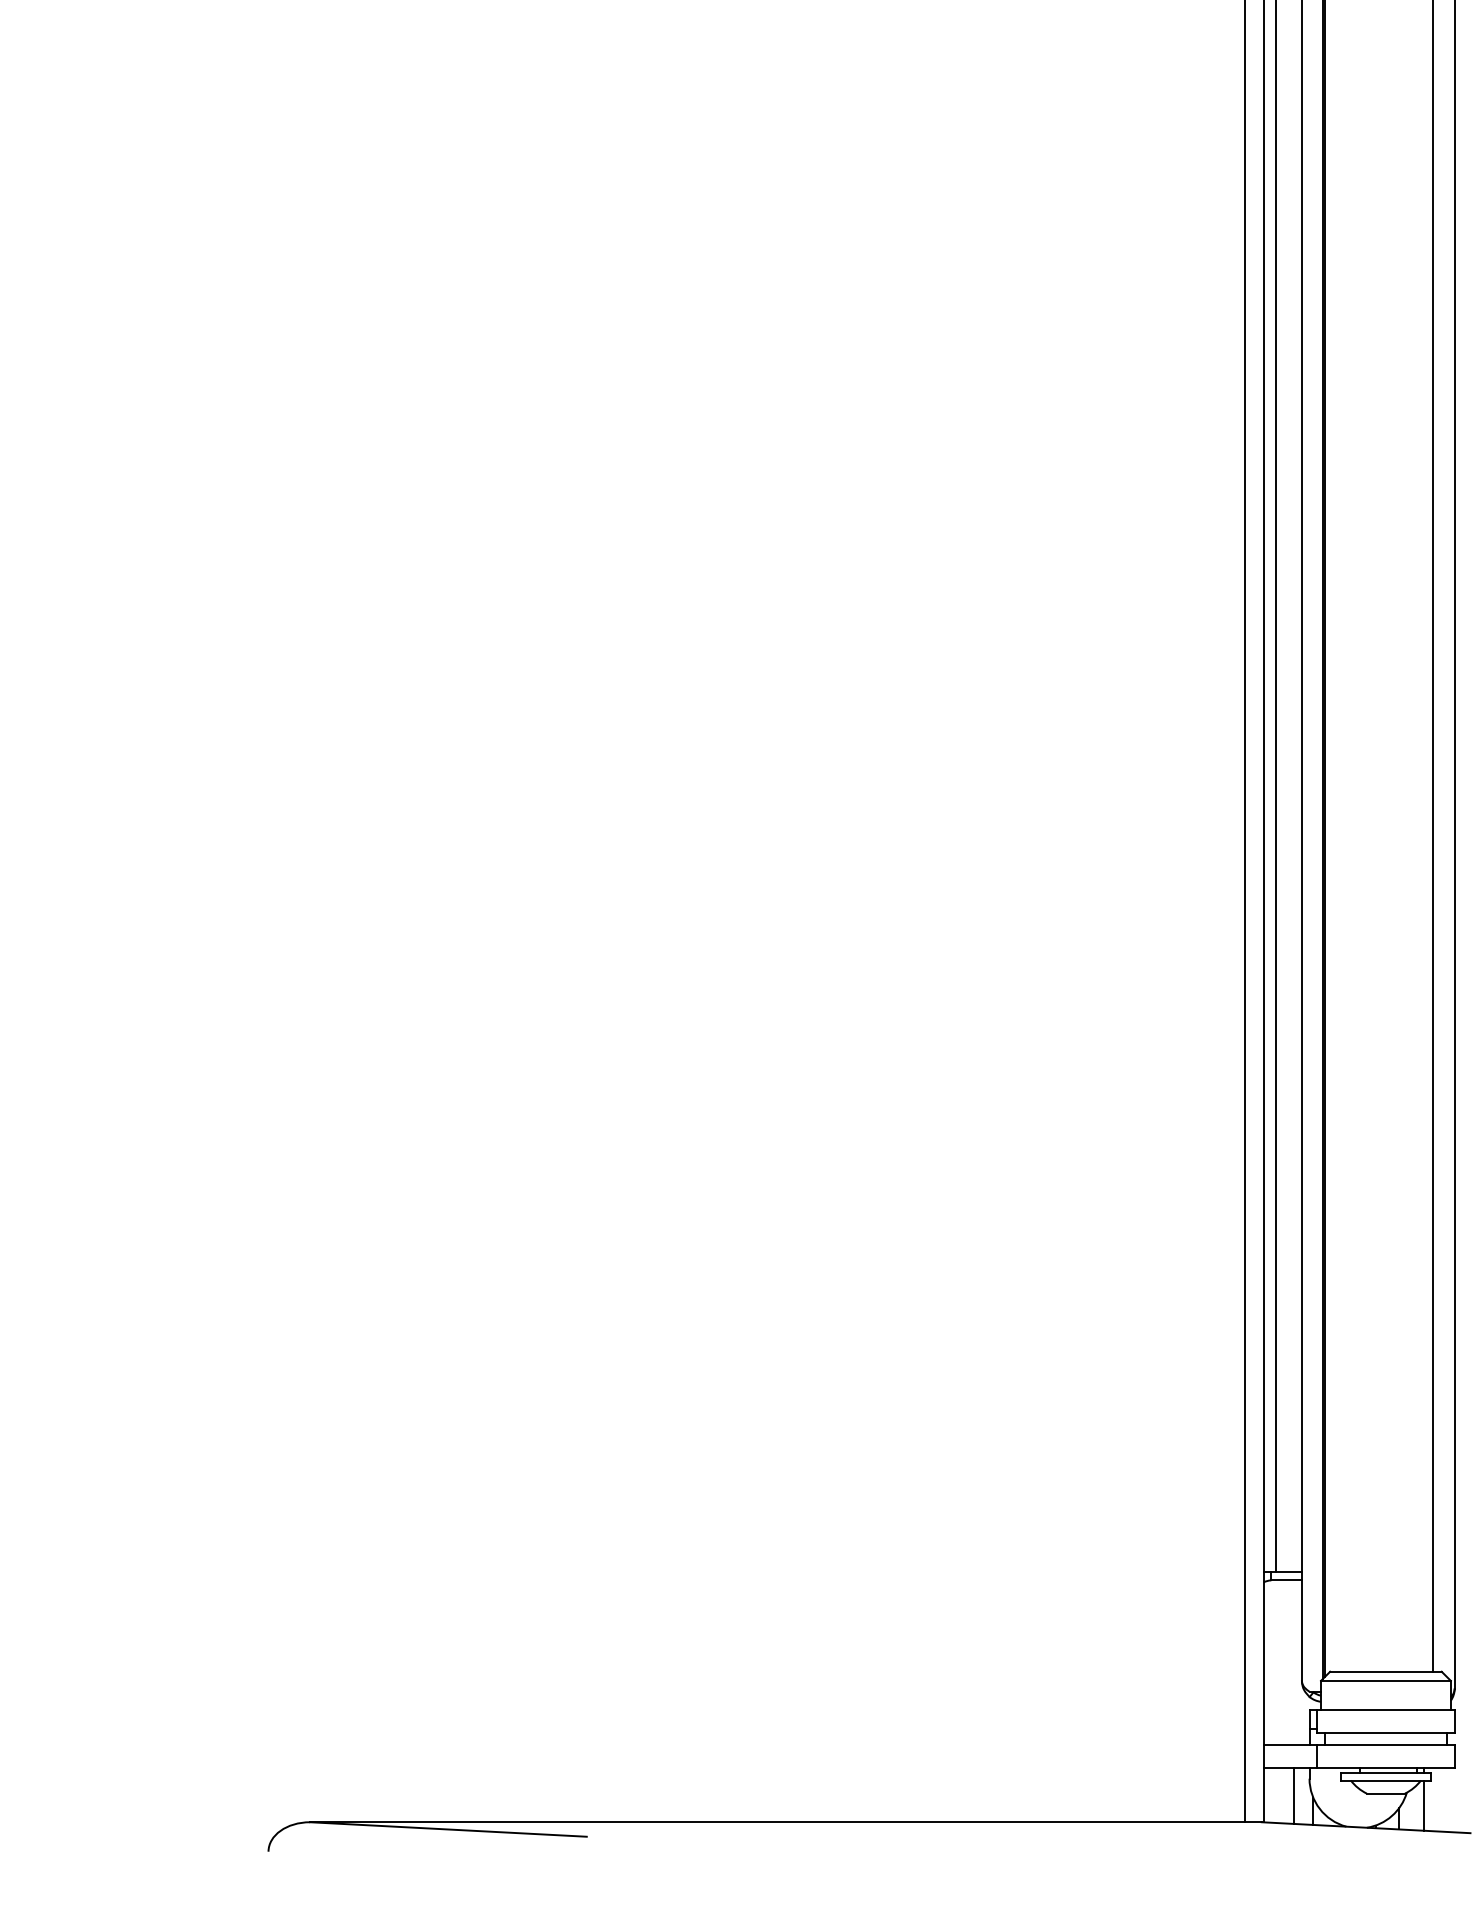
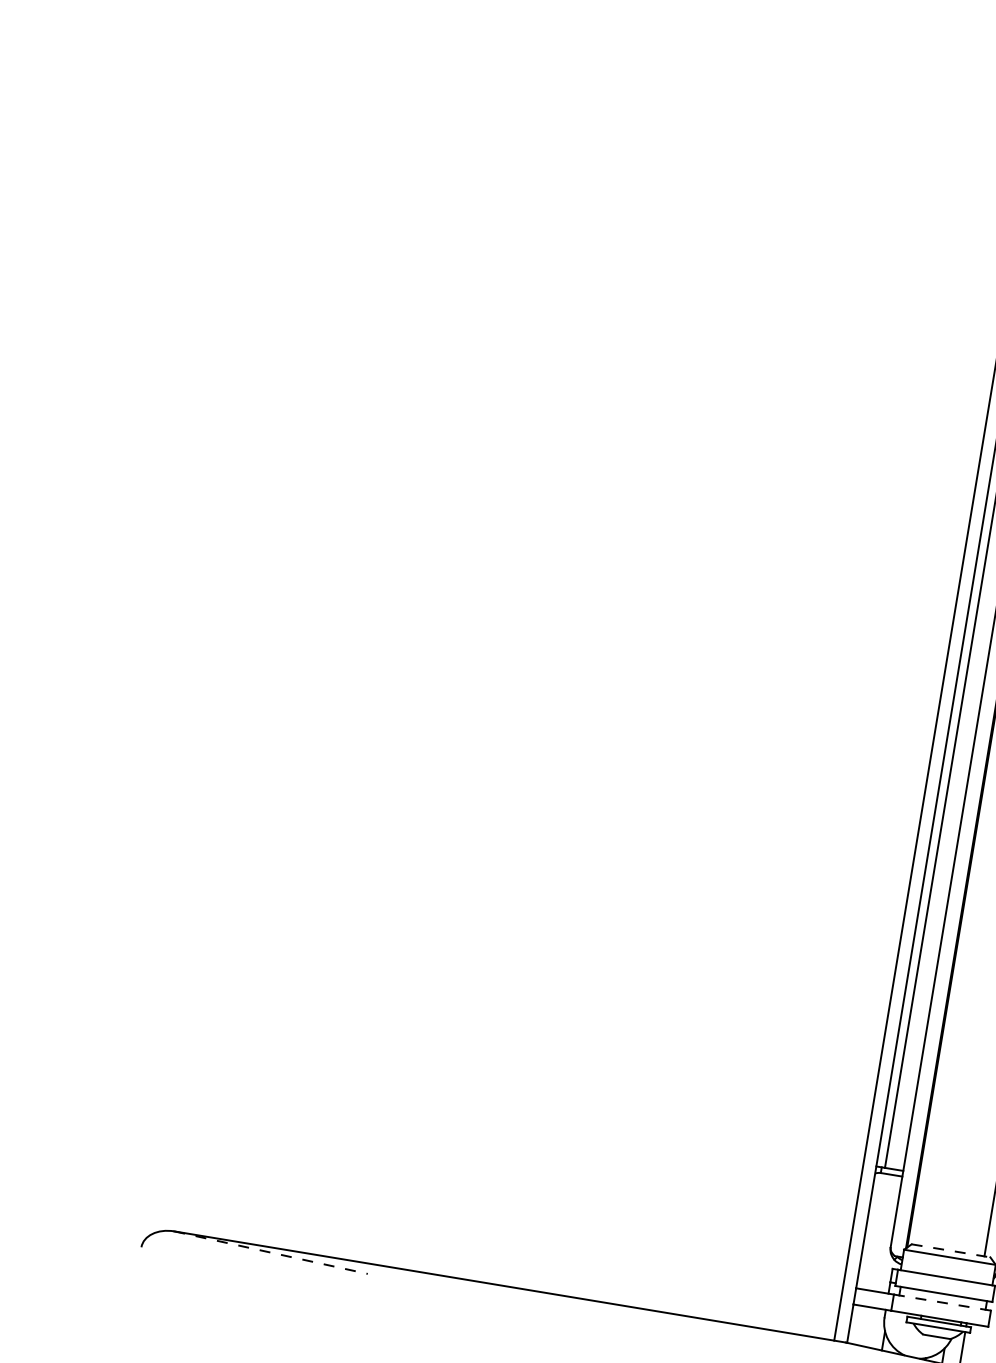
line: (1385, 1671) -> (950, 1250), solid -> dashed
line: (1385, 1745) -> (942, 1302), solid -> dashed
line: (1294, 1795) -> (872, 1327), removed
line: (448, 1829) -> (271, 1252), solid -> dashed

